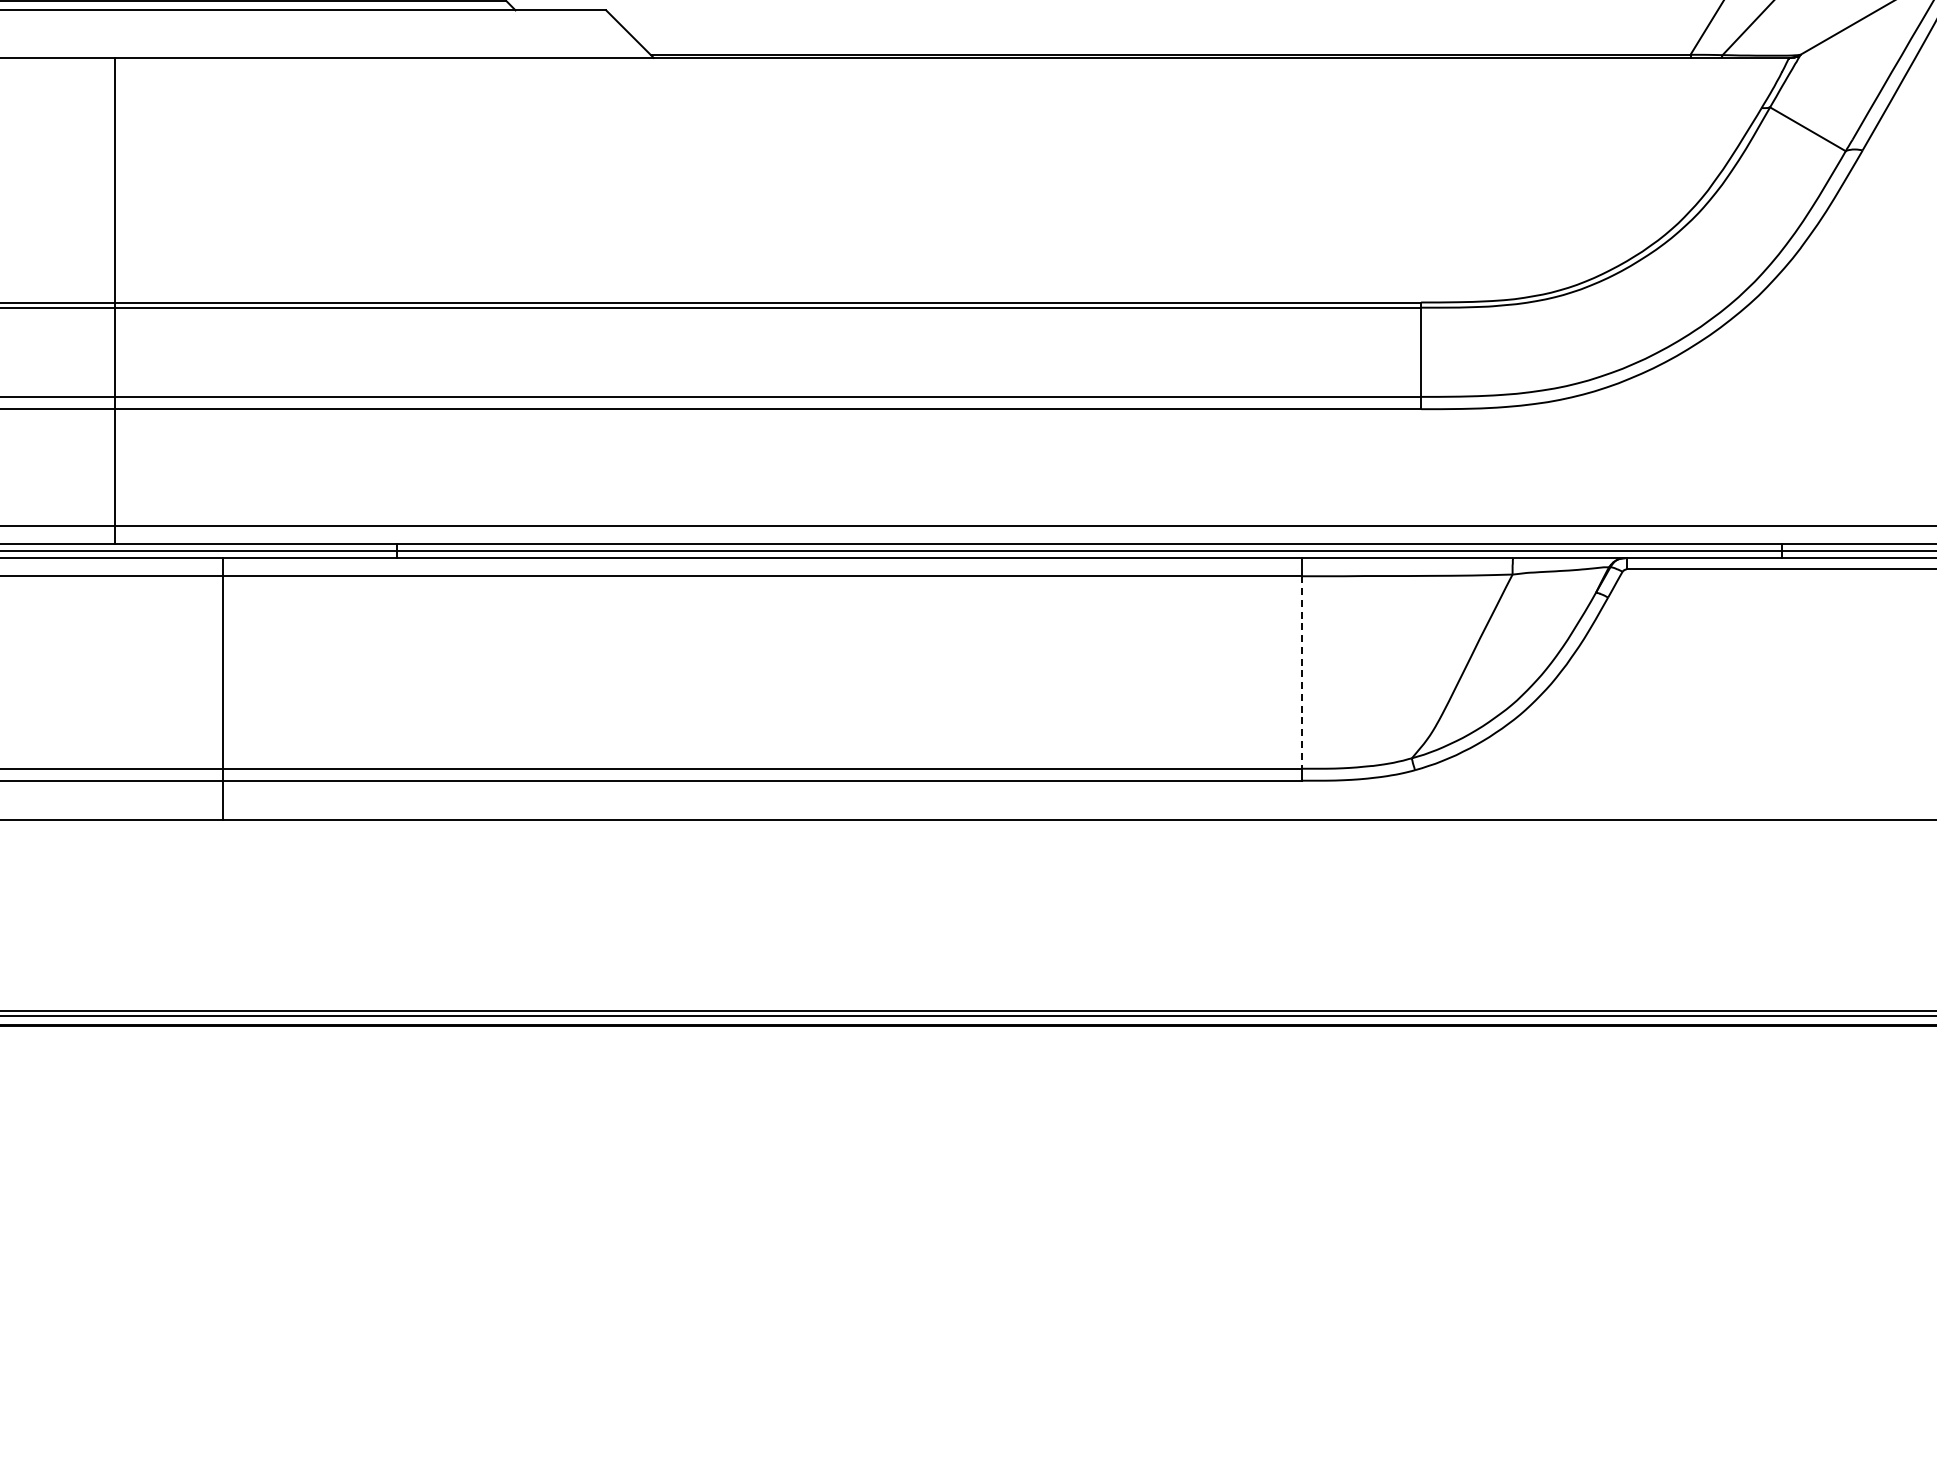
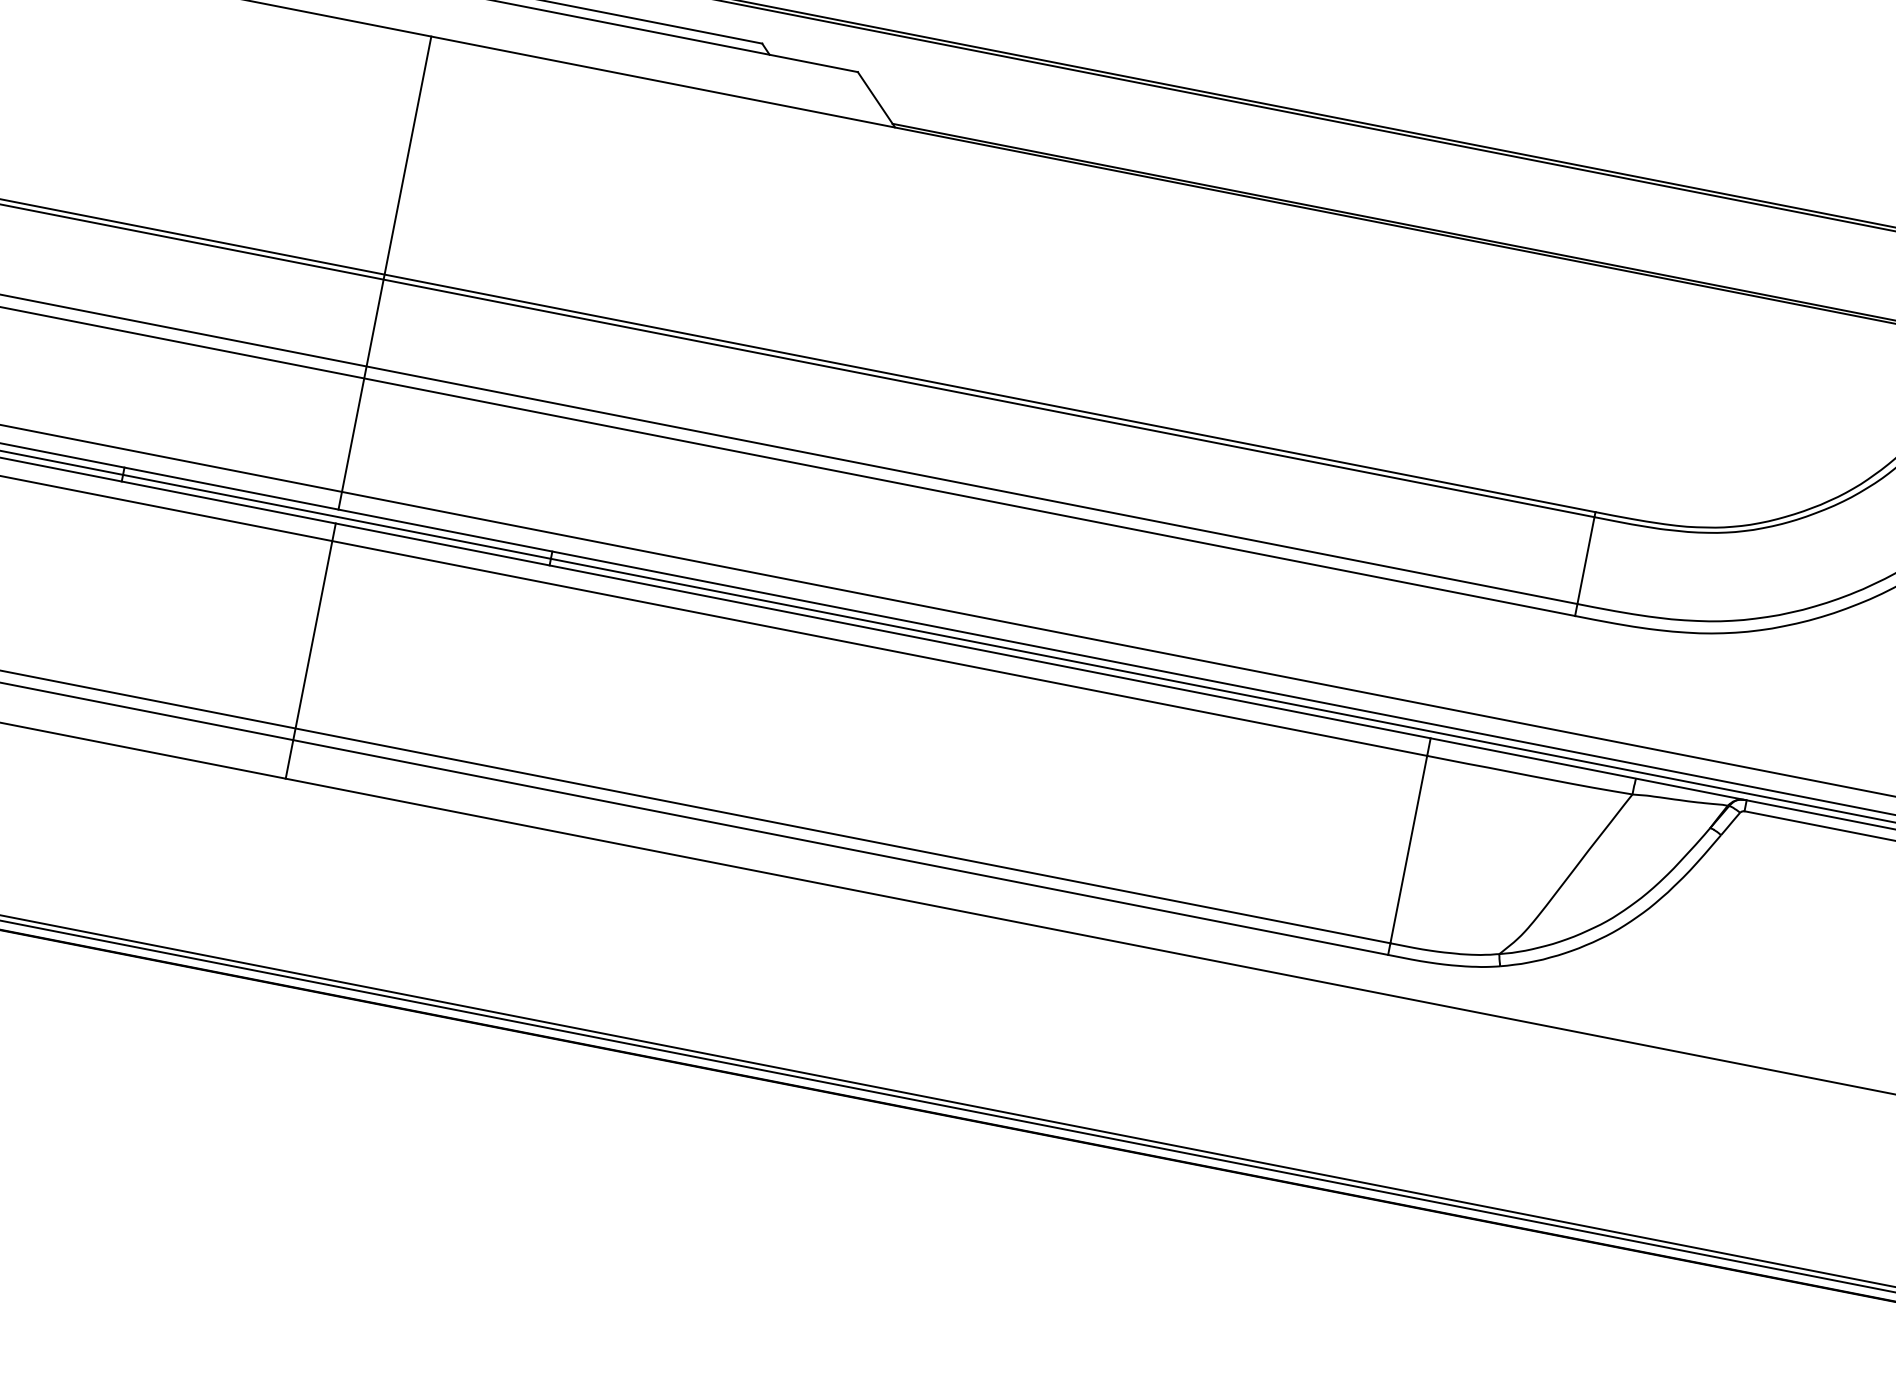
line: (115, 300) -> (385, 272), moved
line: (1302, 673) -> (1409, 850), dashed -> solid
line: (223, 689) -> (310, 651), moved

